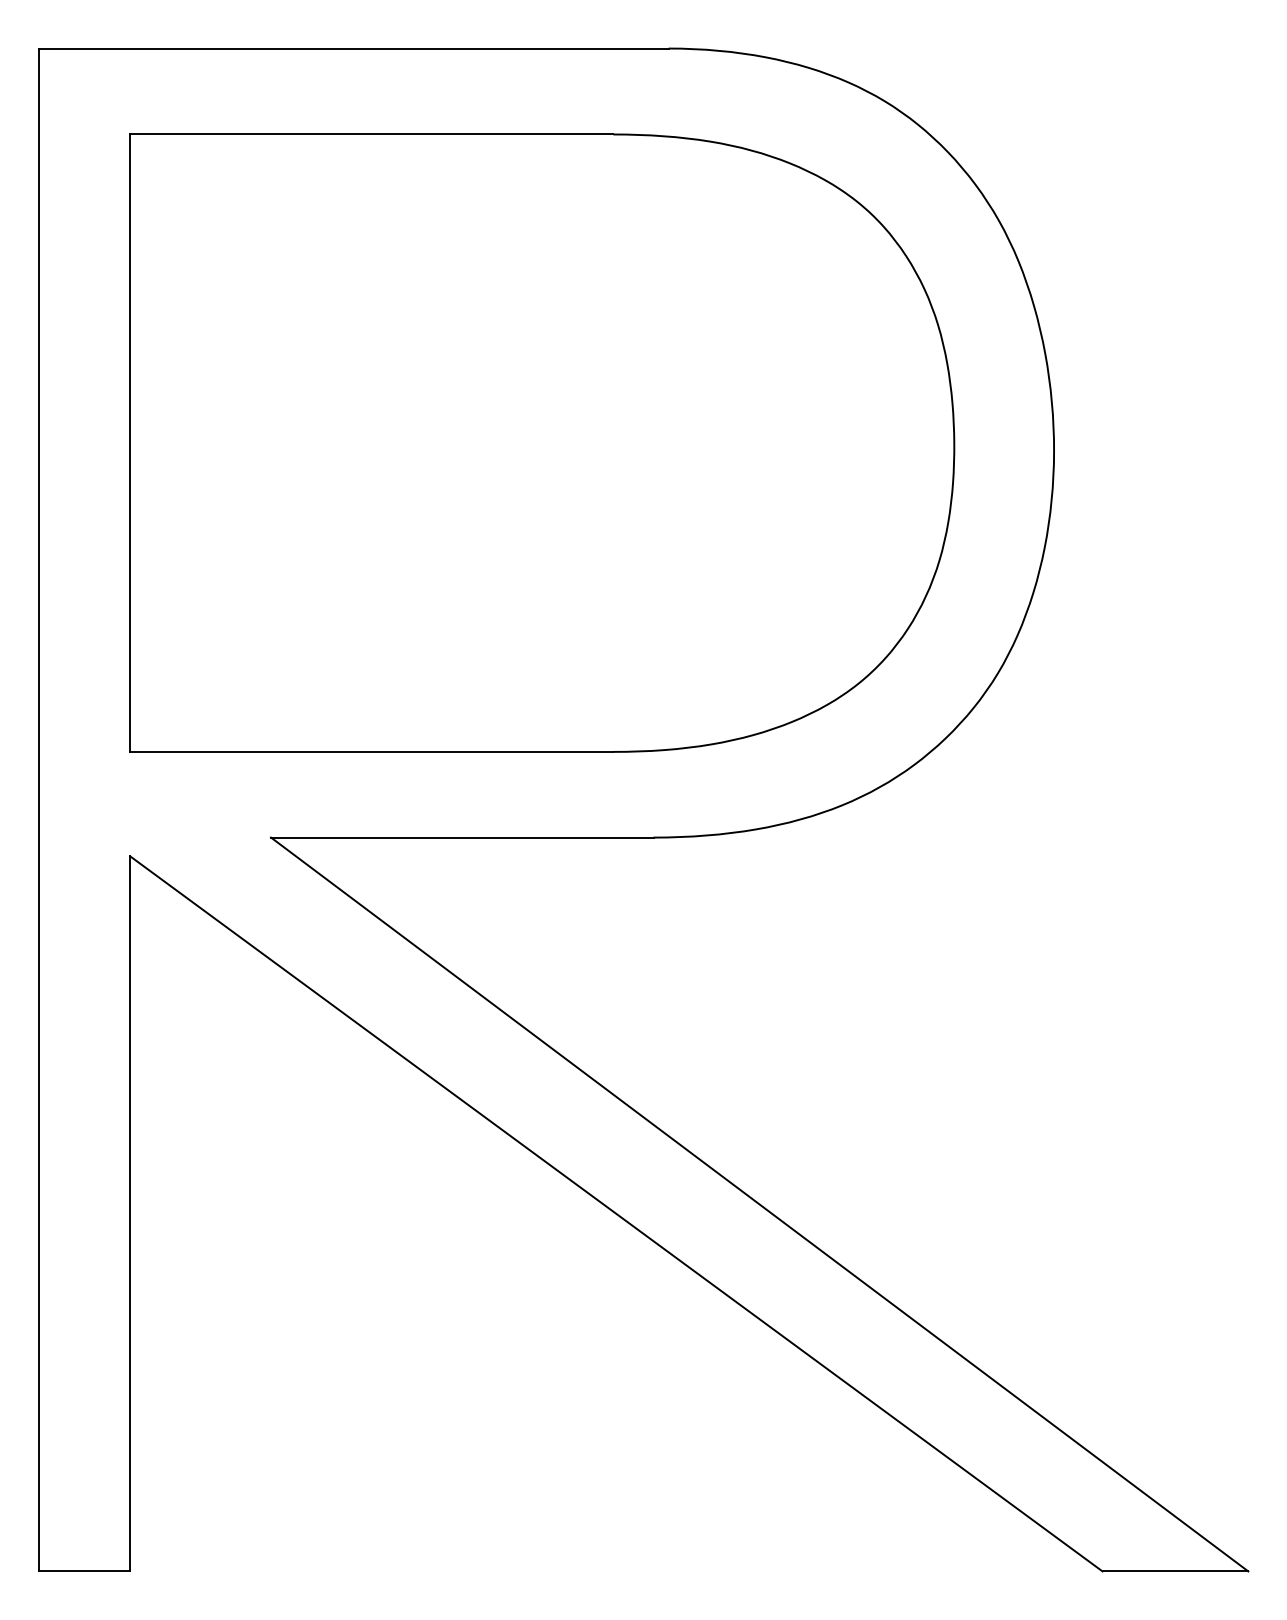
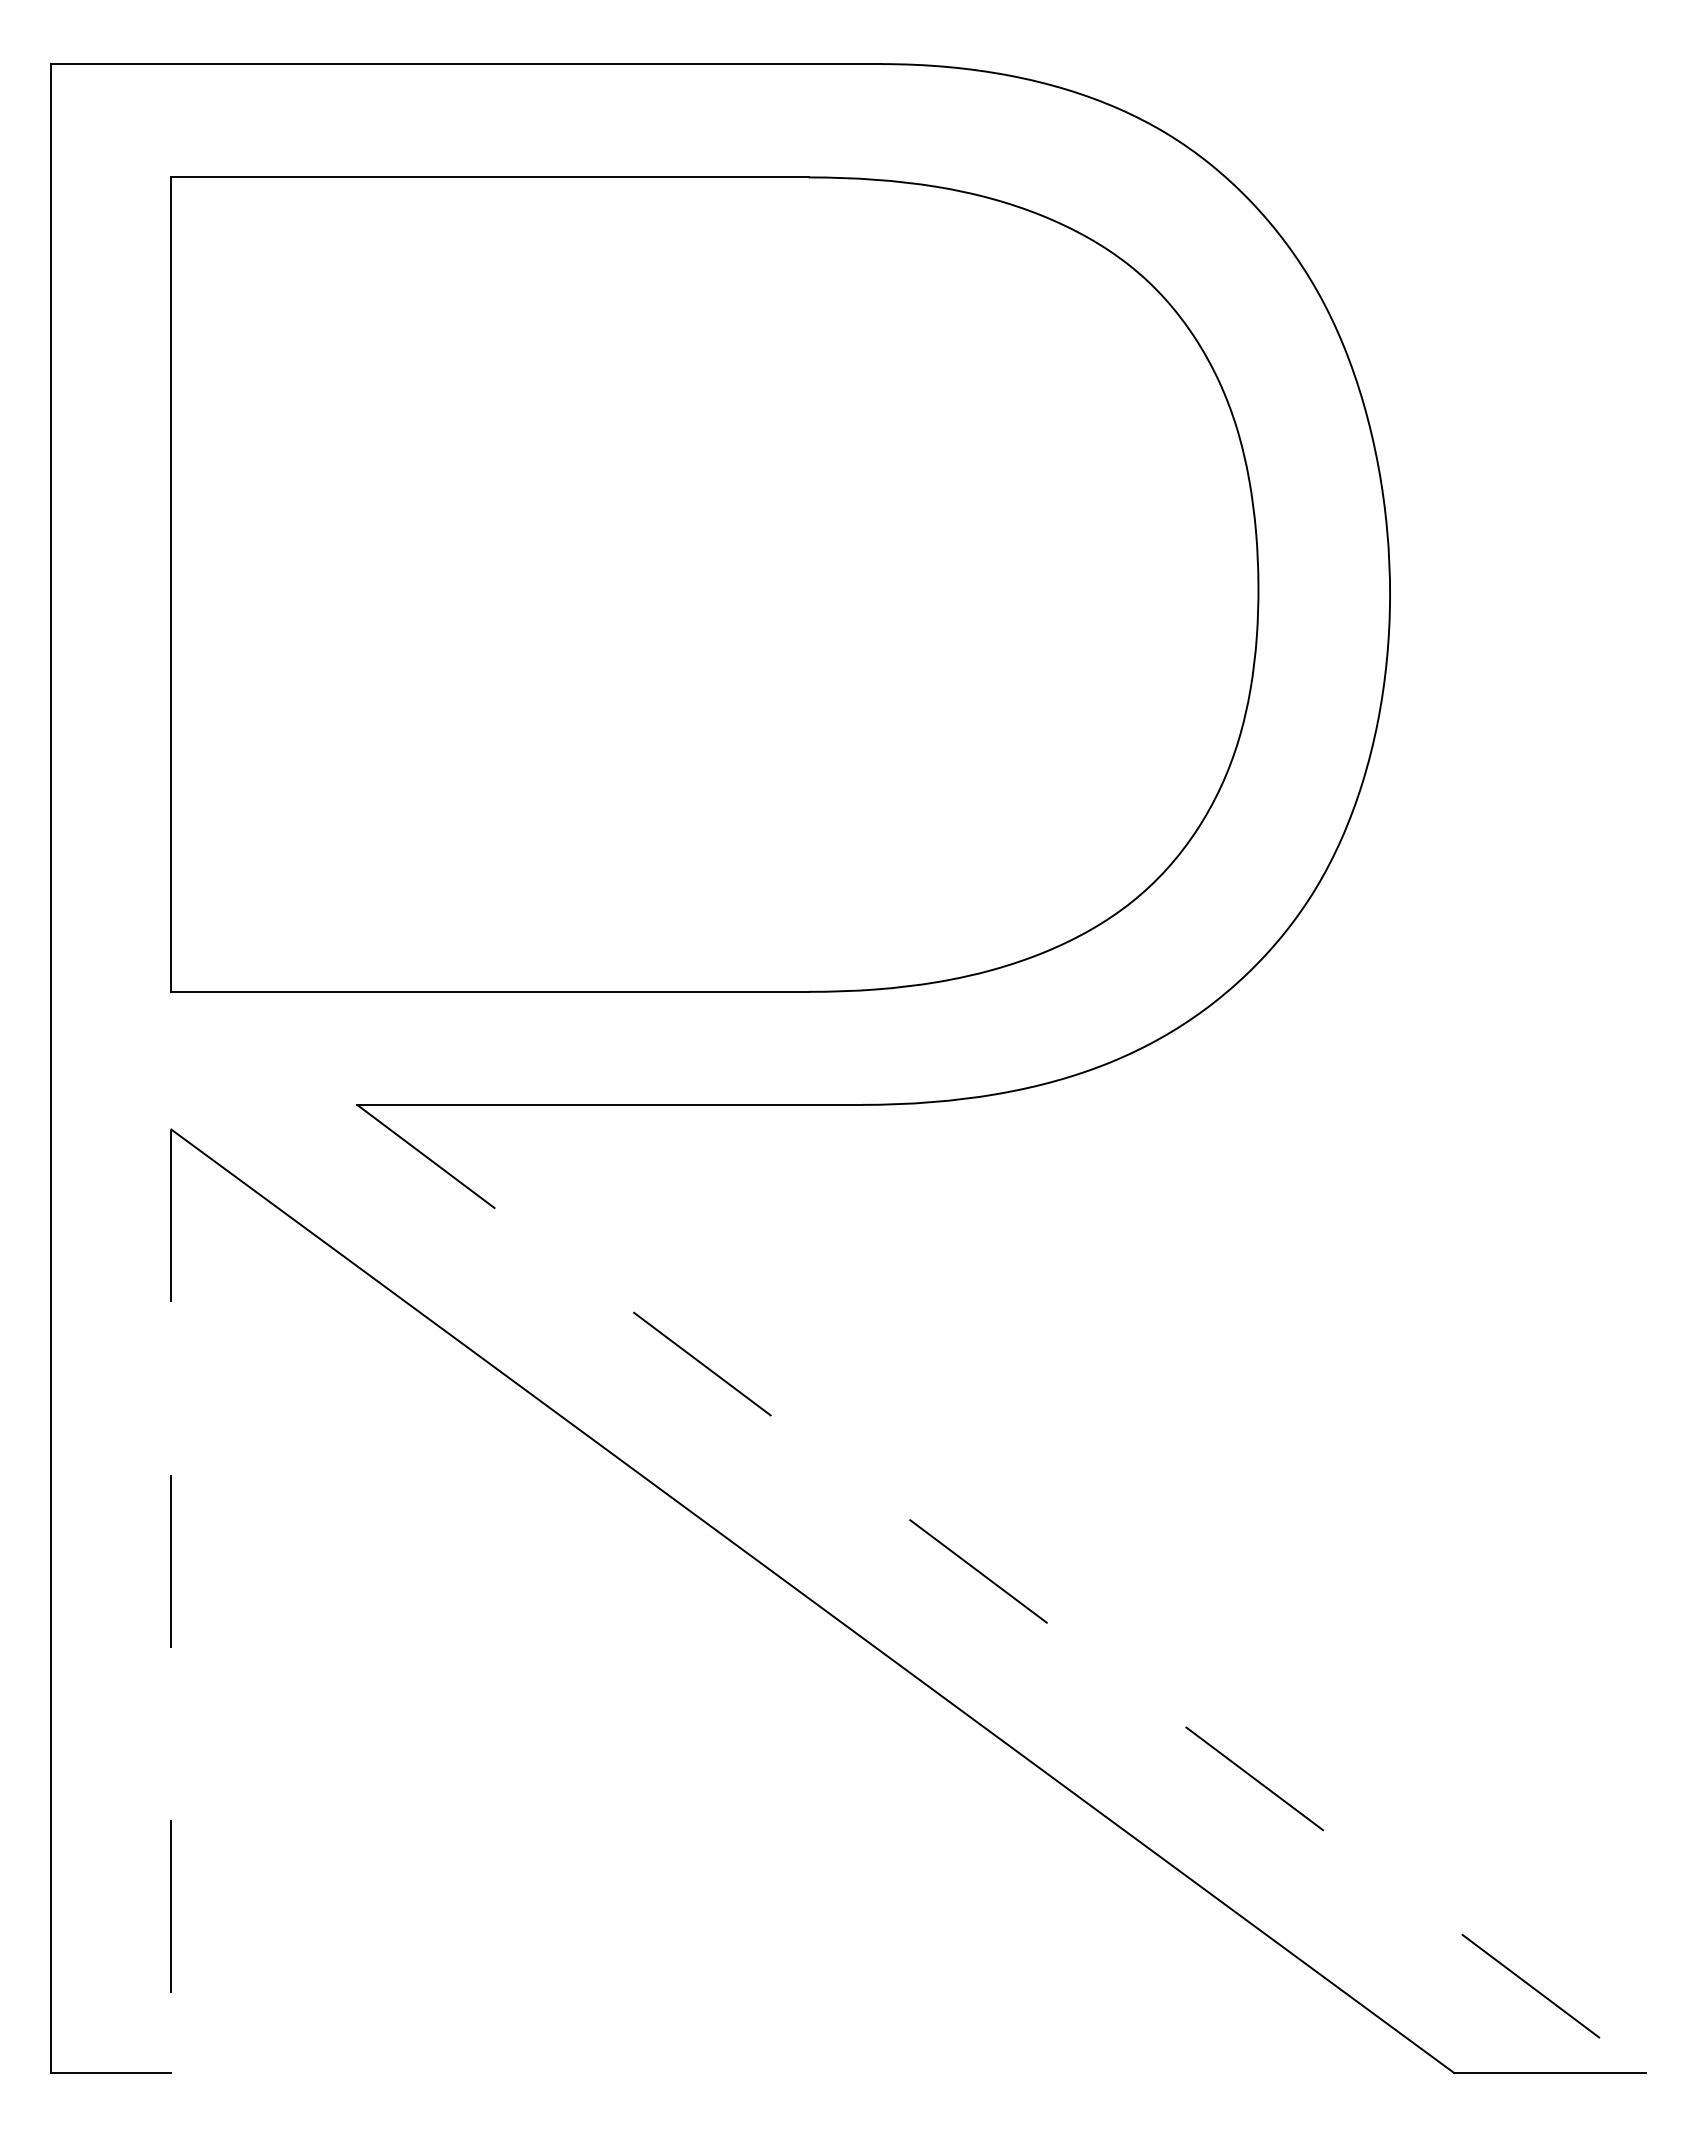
line: (760, 1204) -> (1002, 1589), solid -> dashed
line: (130, 1214) -> (171, 1601), solid -> dashed

